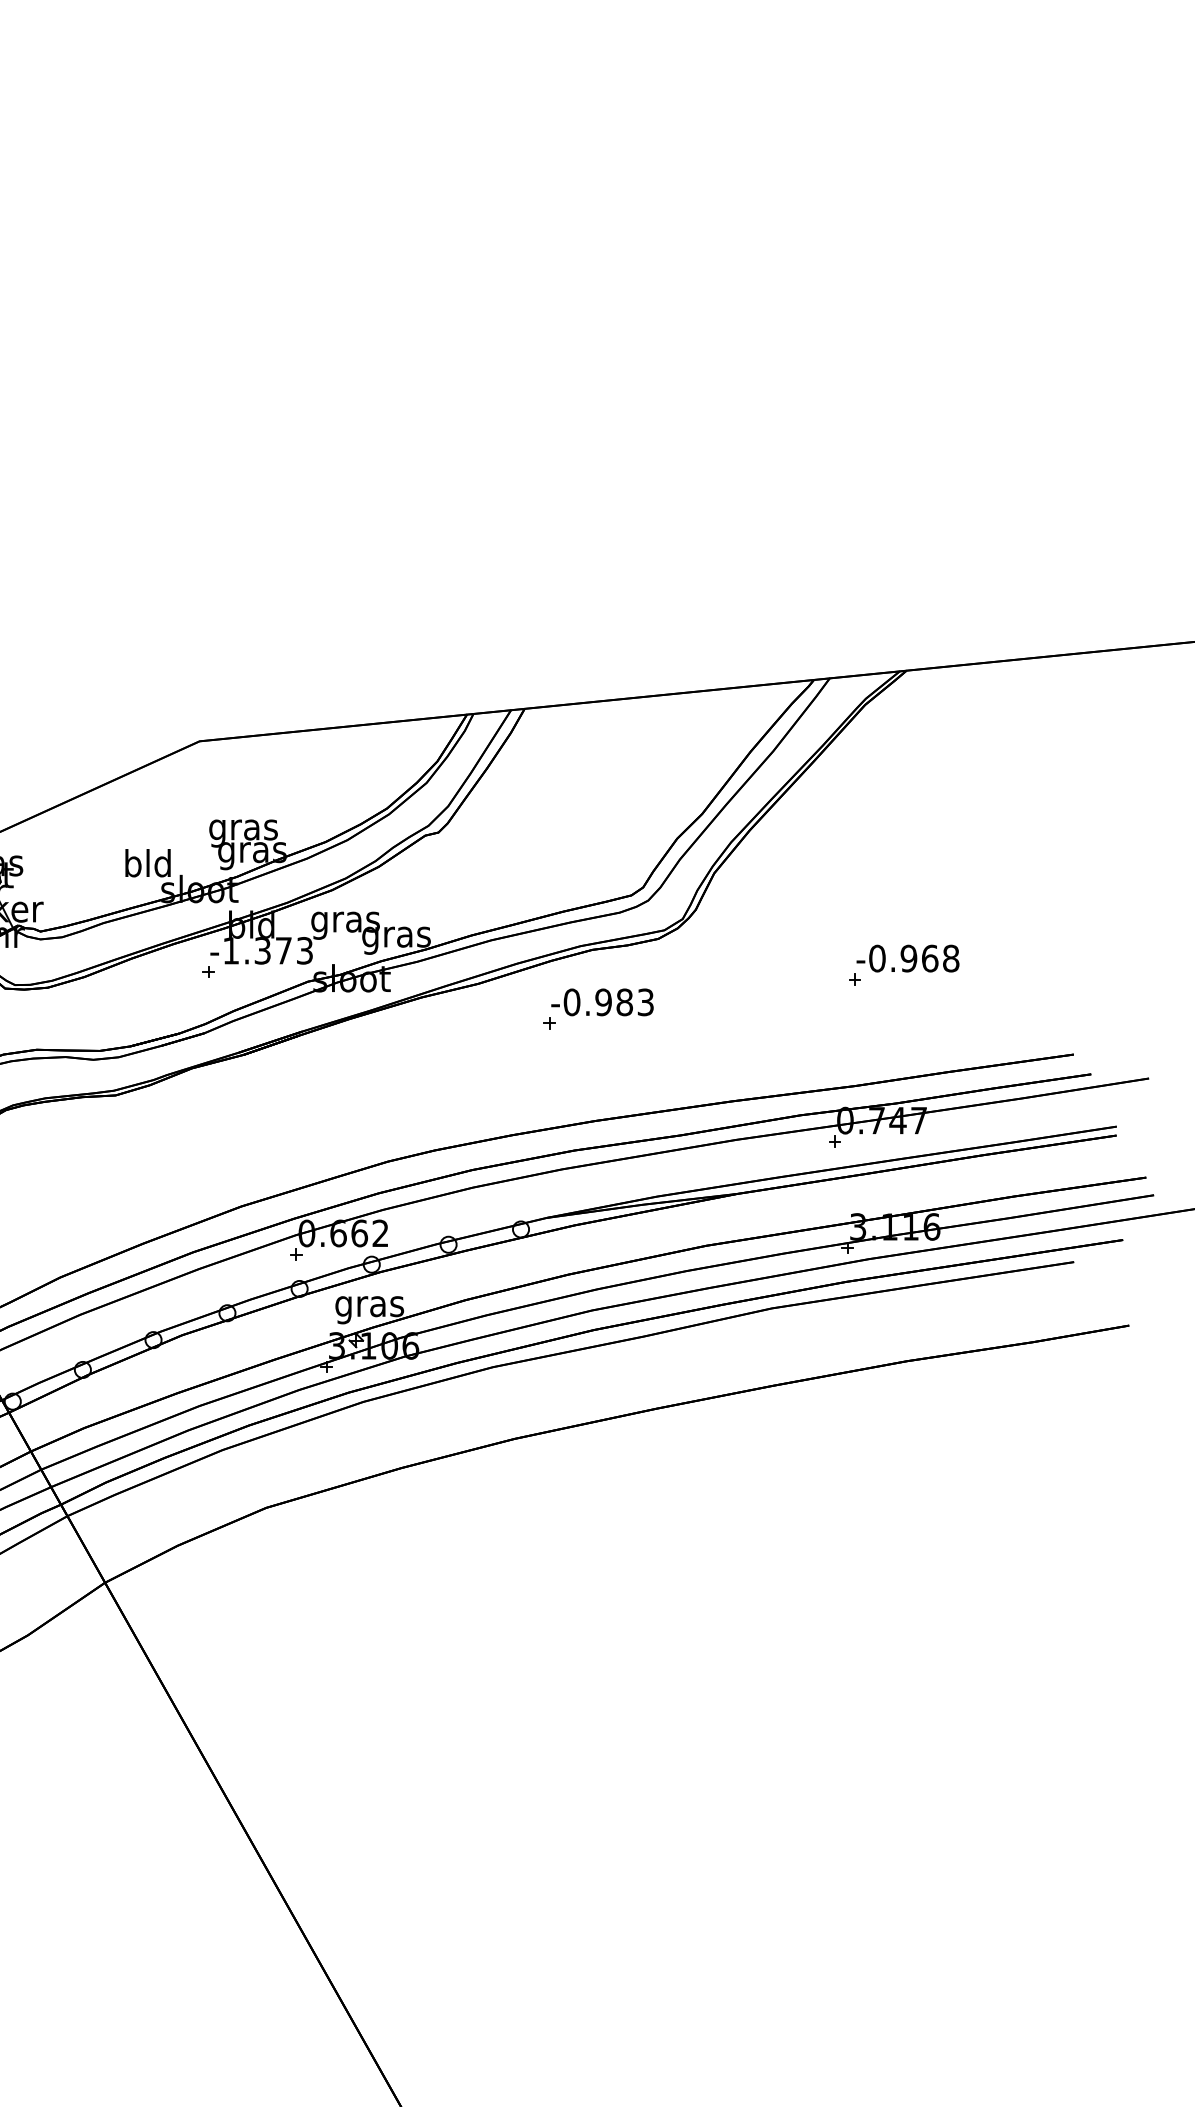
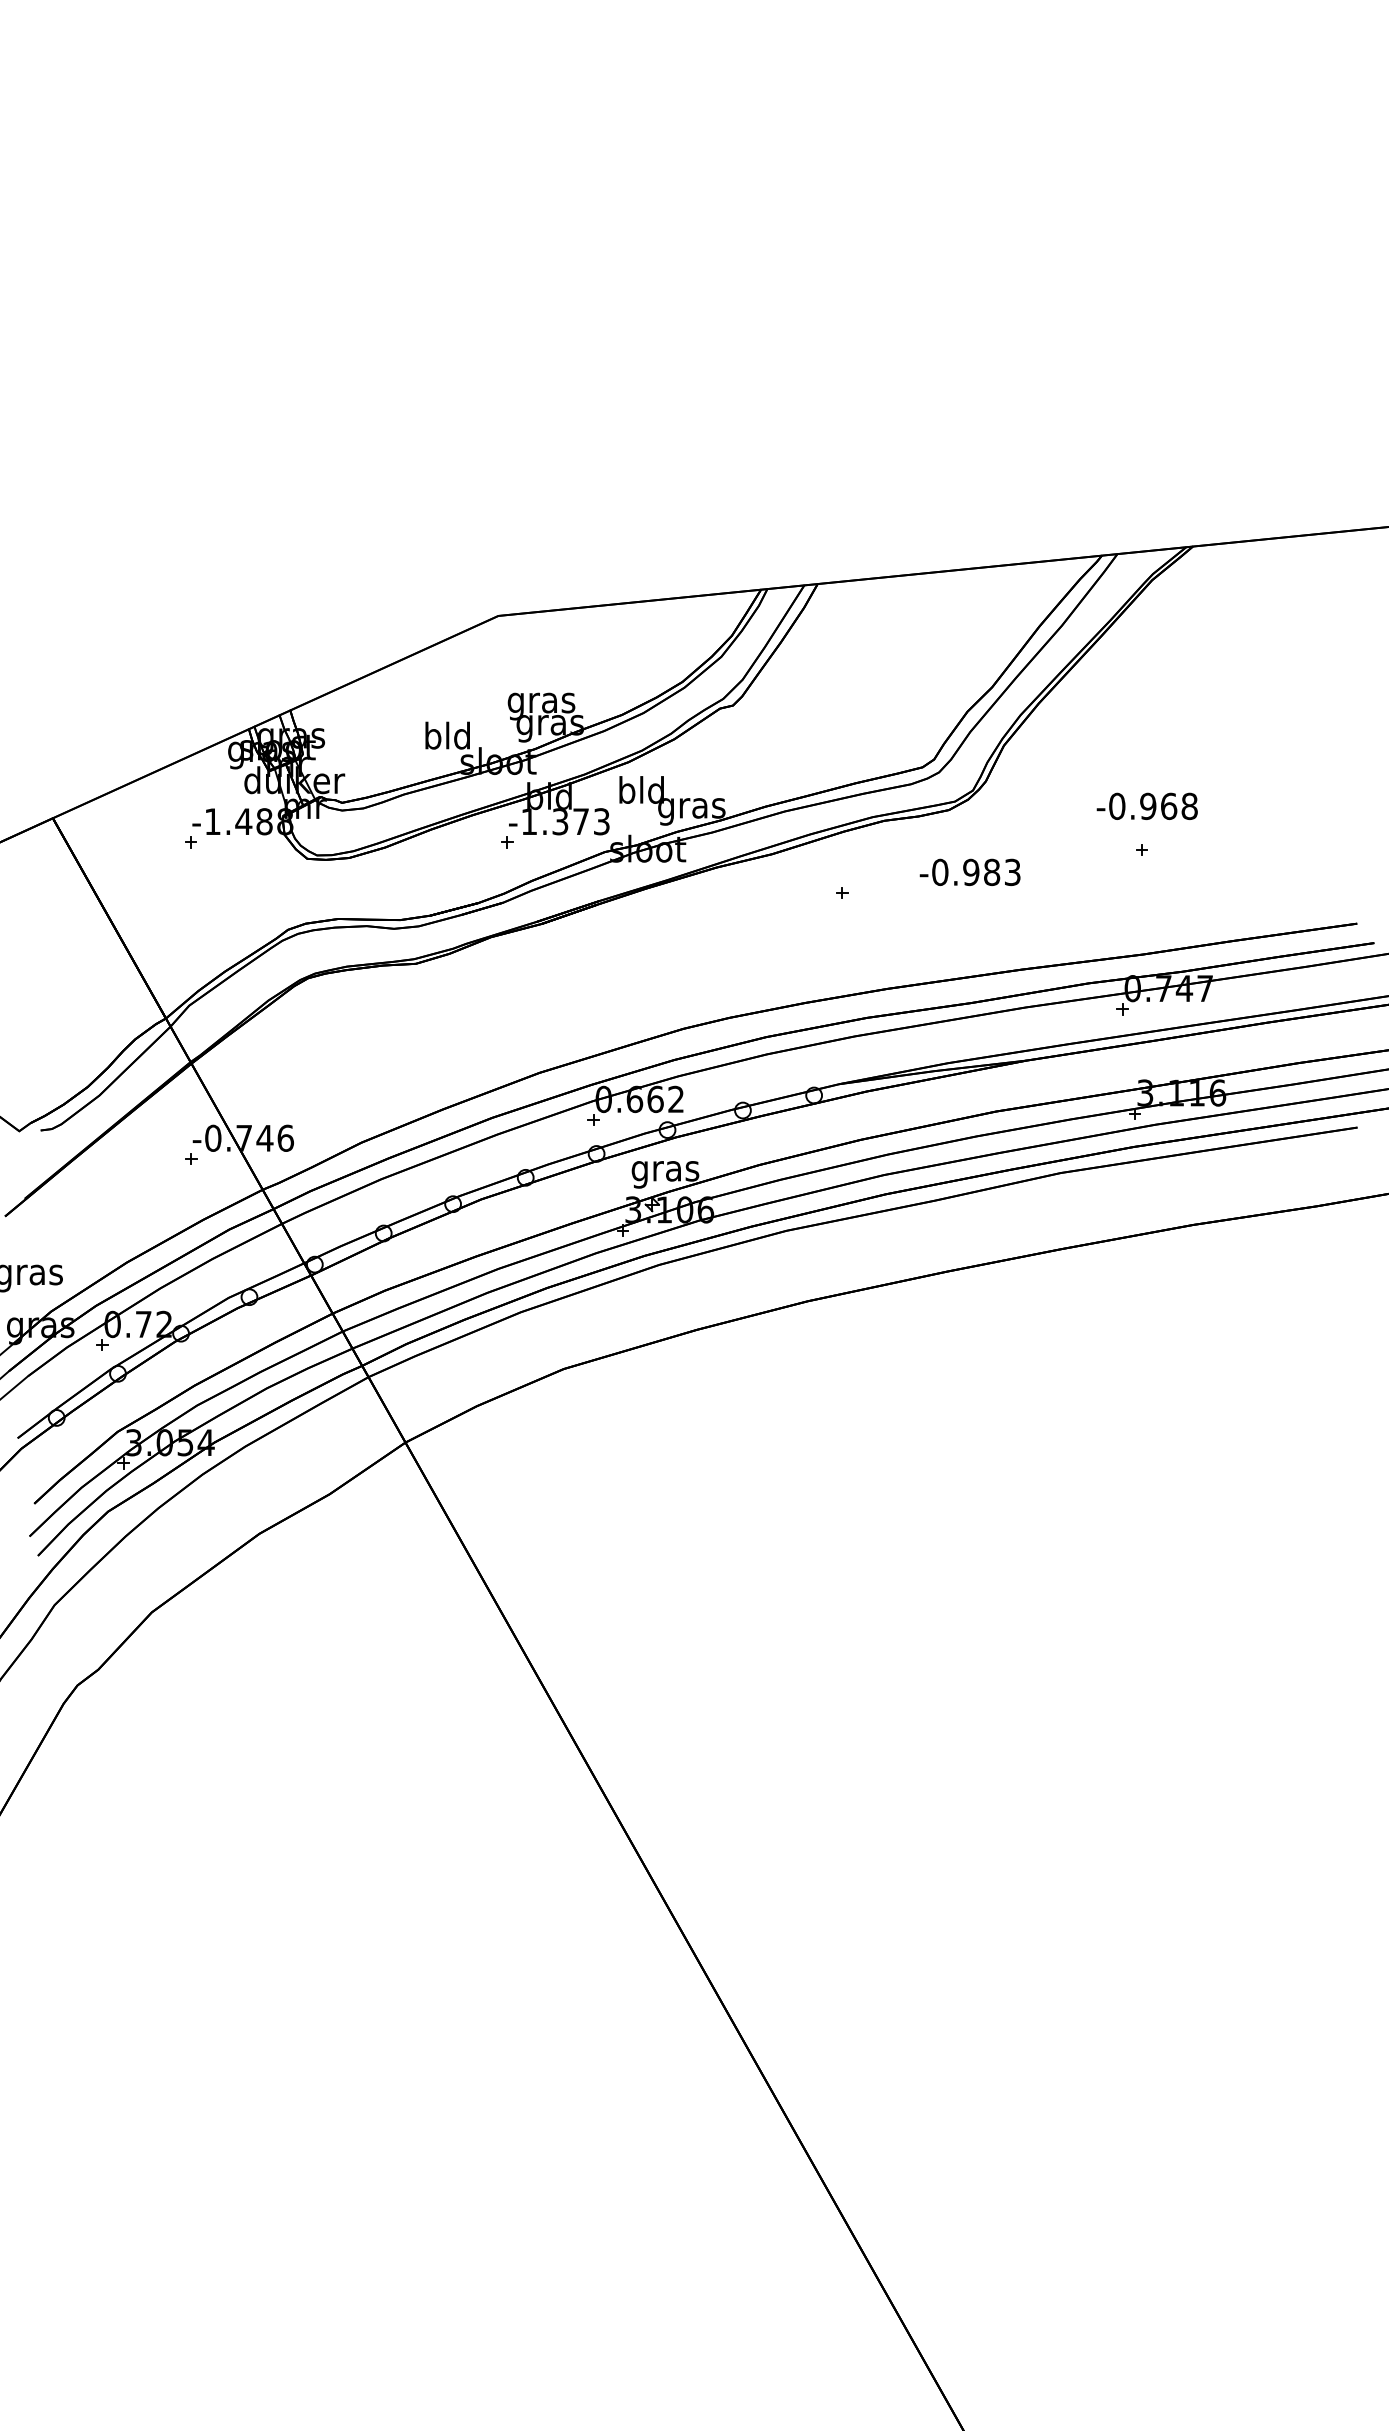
text: (345, 922) -> (641, 793), gras -> bld
text: (907, 957) -> (1146, 805), moved
text: (601, 1001) -> (969, 871), moved

